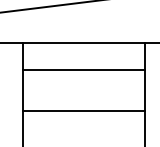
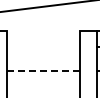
line: (83, 42) -> (43, 30), removed
line: (83, 70) -> (43, 47), removed
line: (83, 111) -> (43, 71), solid -> dashed

